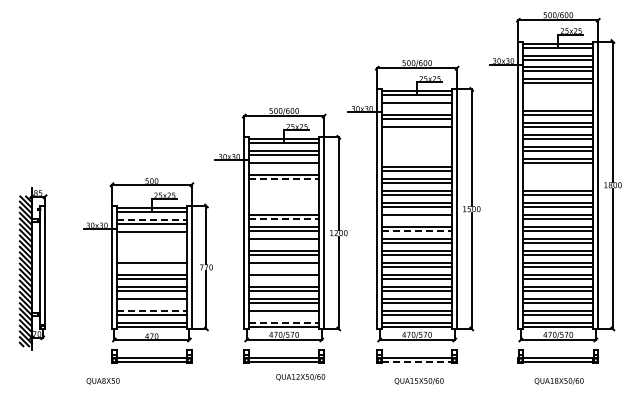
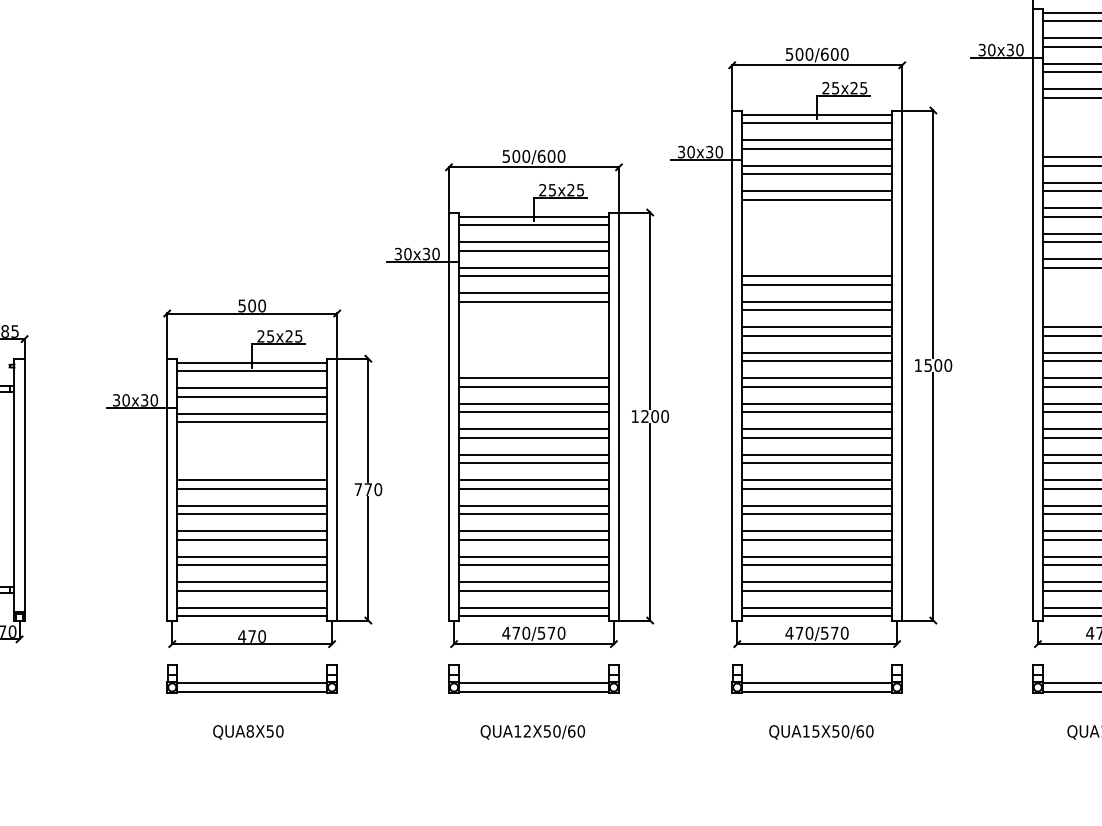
line: (417, 107) -> (817, 148), added
line: (417, 131) -> (817, 200), added
line: (284, 167) -> (534, 276), added
line: (284, 179) -> (534, 302), dashed -> solid
line: (152, 219) -> (253, 387), dashed -> solid
line: (284, 219) -> (534, 387), dashed -> solid
line: (417, 219) -> (817, 387), added
line: (417, 231) -> (817, 413), dashed -> solid
line: (151, 235) -> (251, 421), added
line: (284, 243) -> (534, 438), added
line: (151, 267) -> (251, 489), added
line: (284, 267) -> (534, 489), added
line: (284, 279) -> (534, 515), added
line: (151, 302) -> (251, 564), added
line: (152, 310) -> (253, 581), dashed -> solid
line: (284, 314) -> (534, 589), added
line: (284, 322) -> (534, 606), dashed -> solid
line: (417, 362) -> (817, 692), dashed -> solid
text: (300, 377) -> (532, 732), moved
text: (102, 381) -> (247, 732), moved

